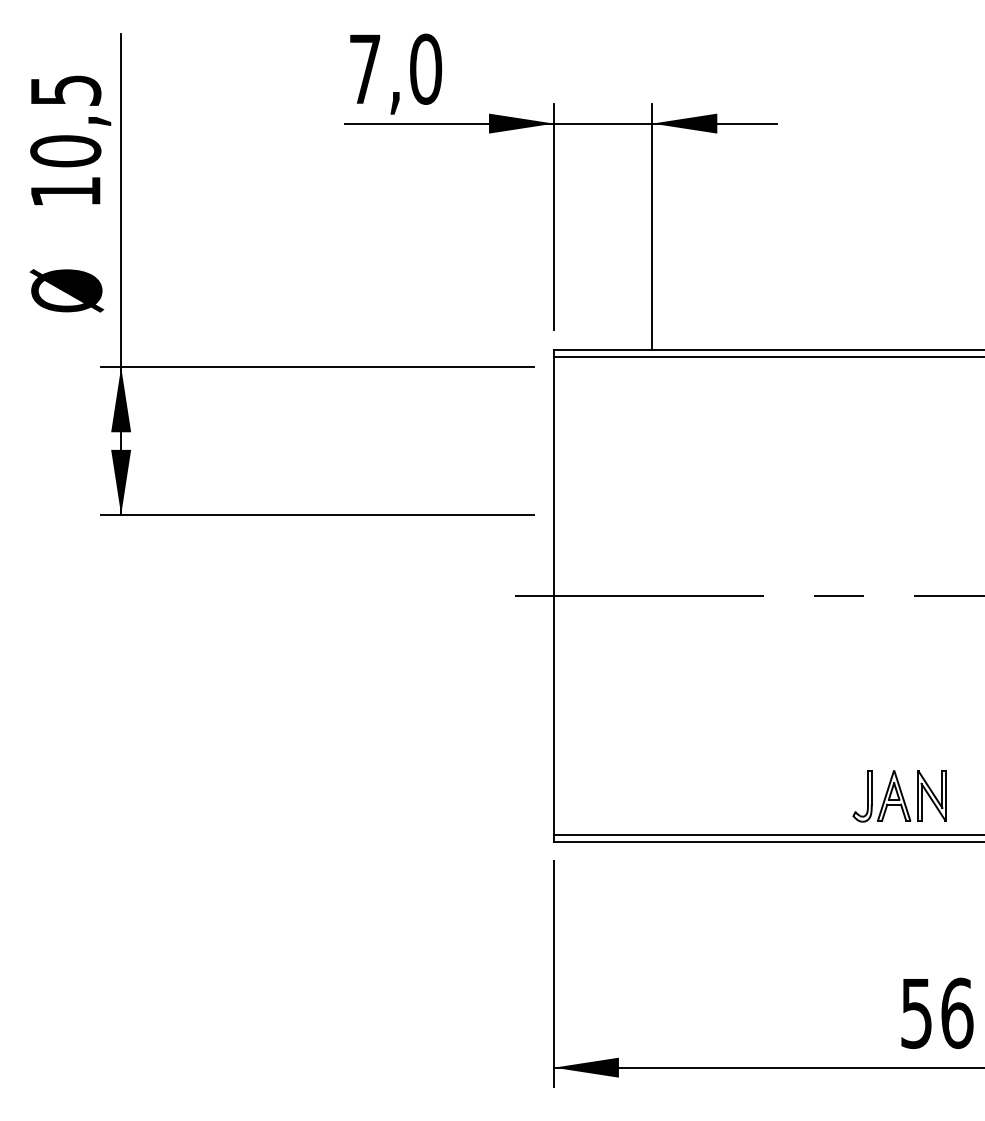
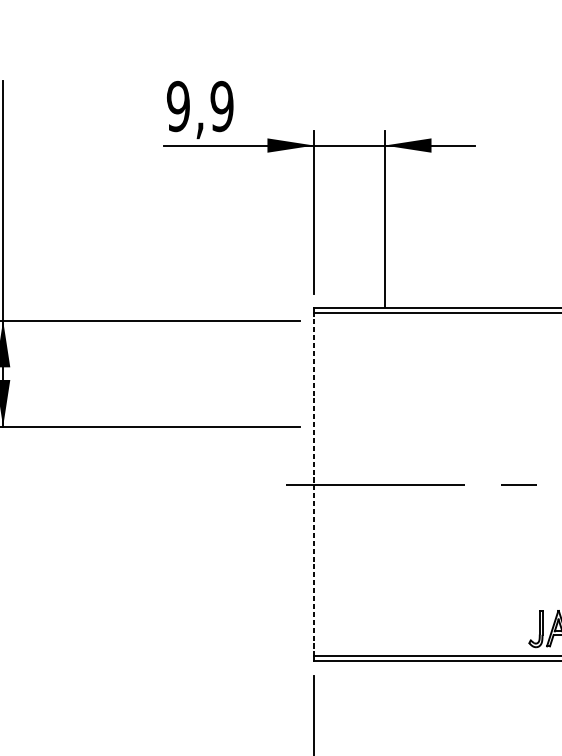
text: (395, 68) -> (200, 105), 7,0 -> 9,9
line: (553, 595) -> (313, 484), solid -> dashed

